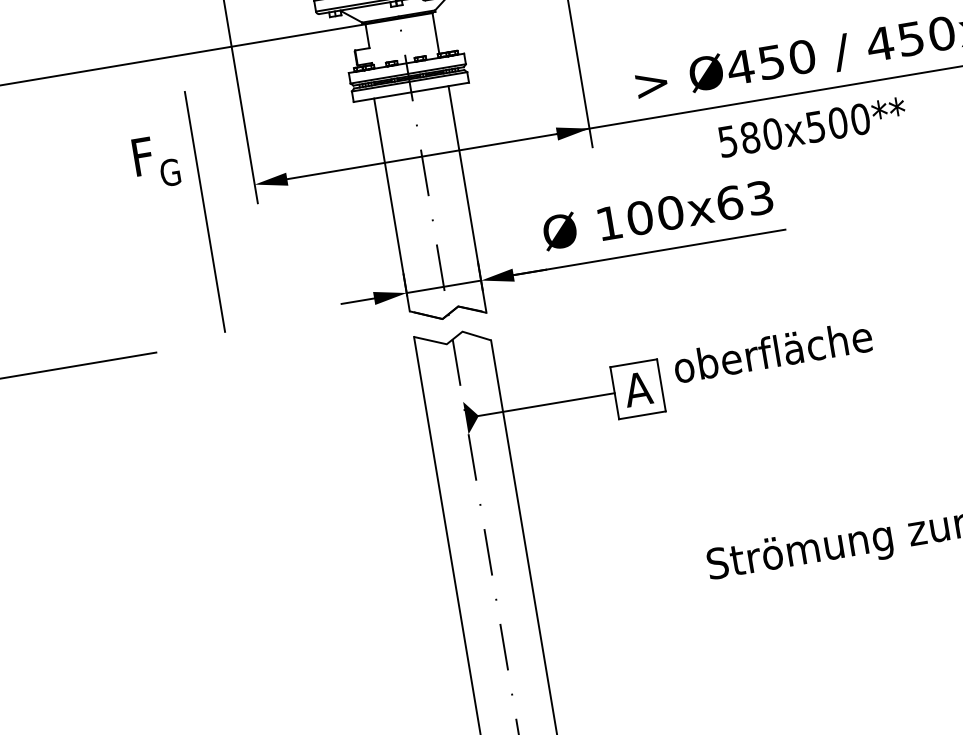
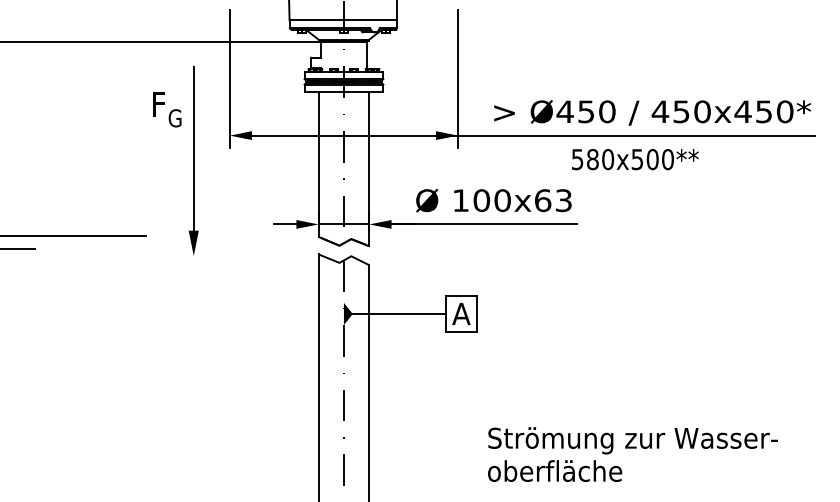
text: (812, 127) -> (635, 159), moved
text: (773, 350) -> (555, 470), moved
fill: (227, 351) -> (193, 243), added

